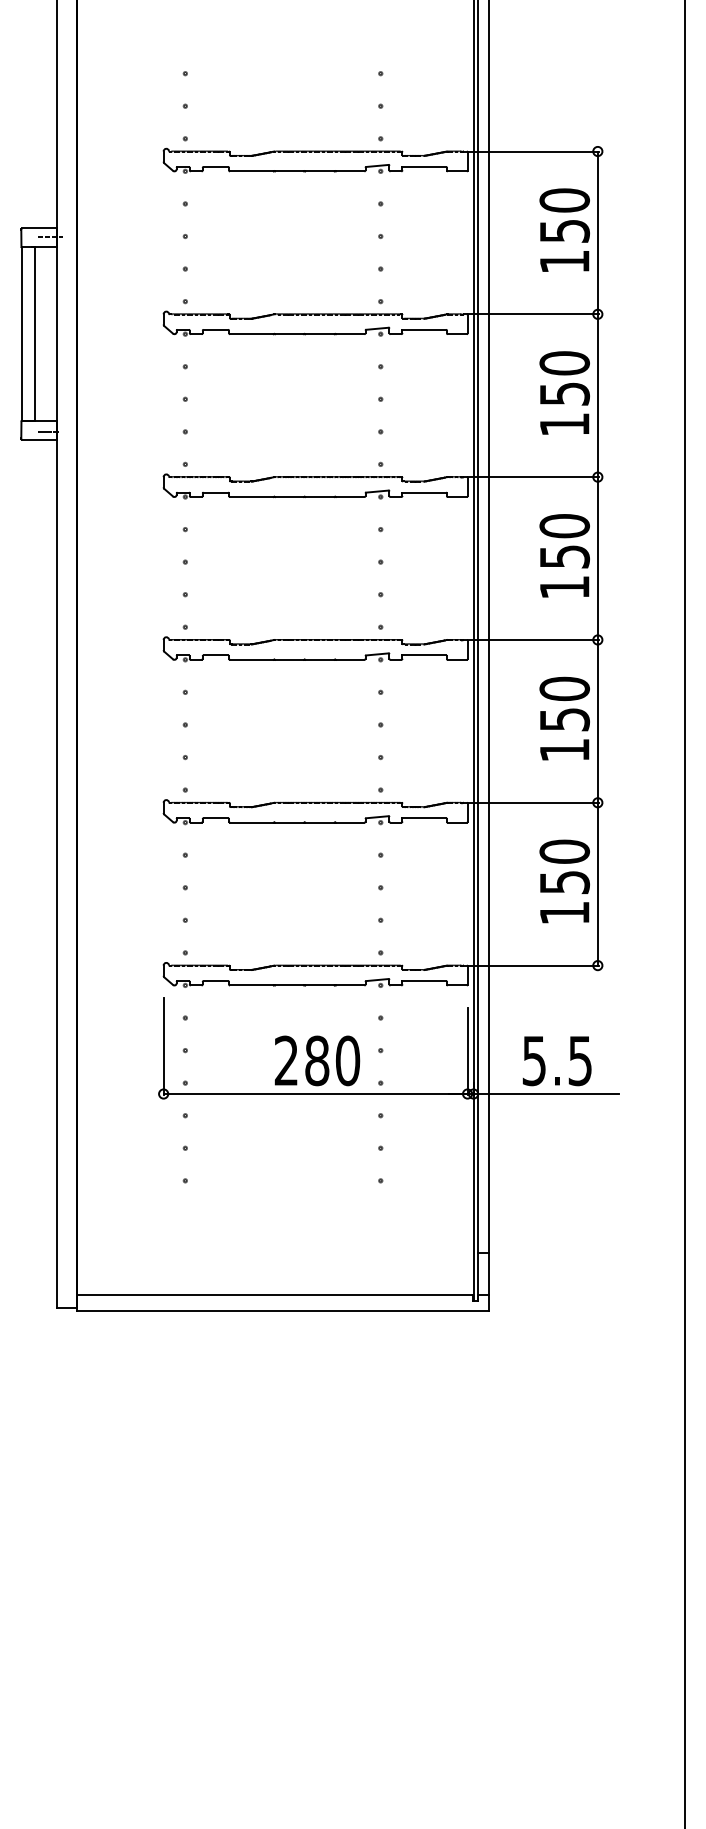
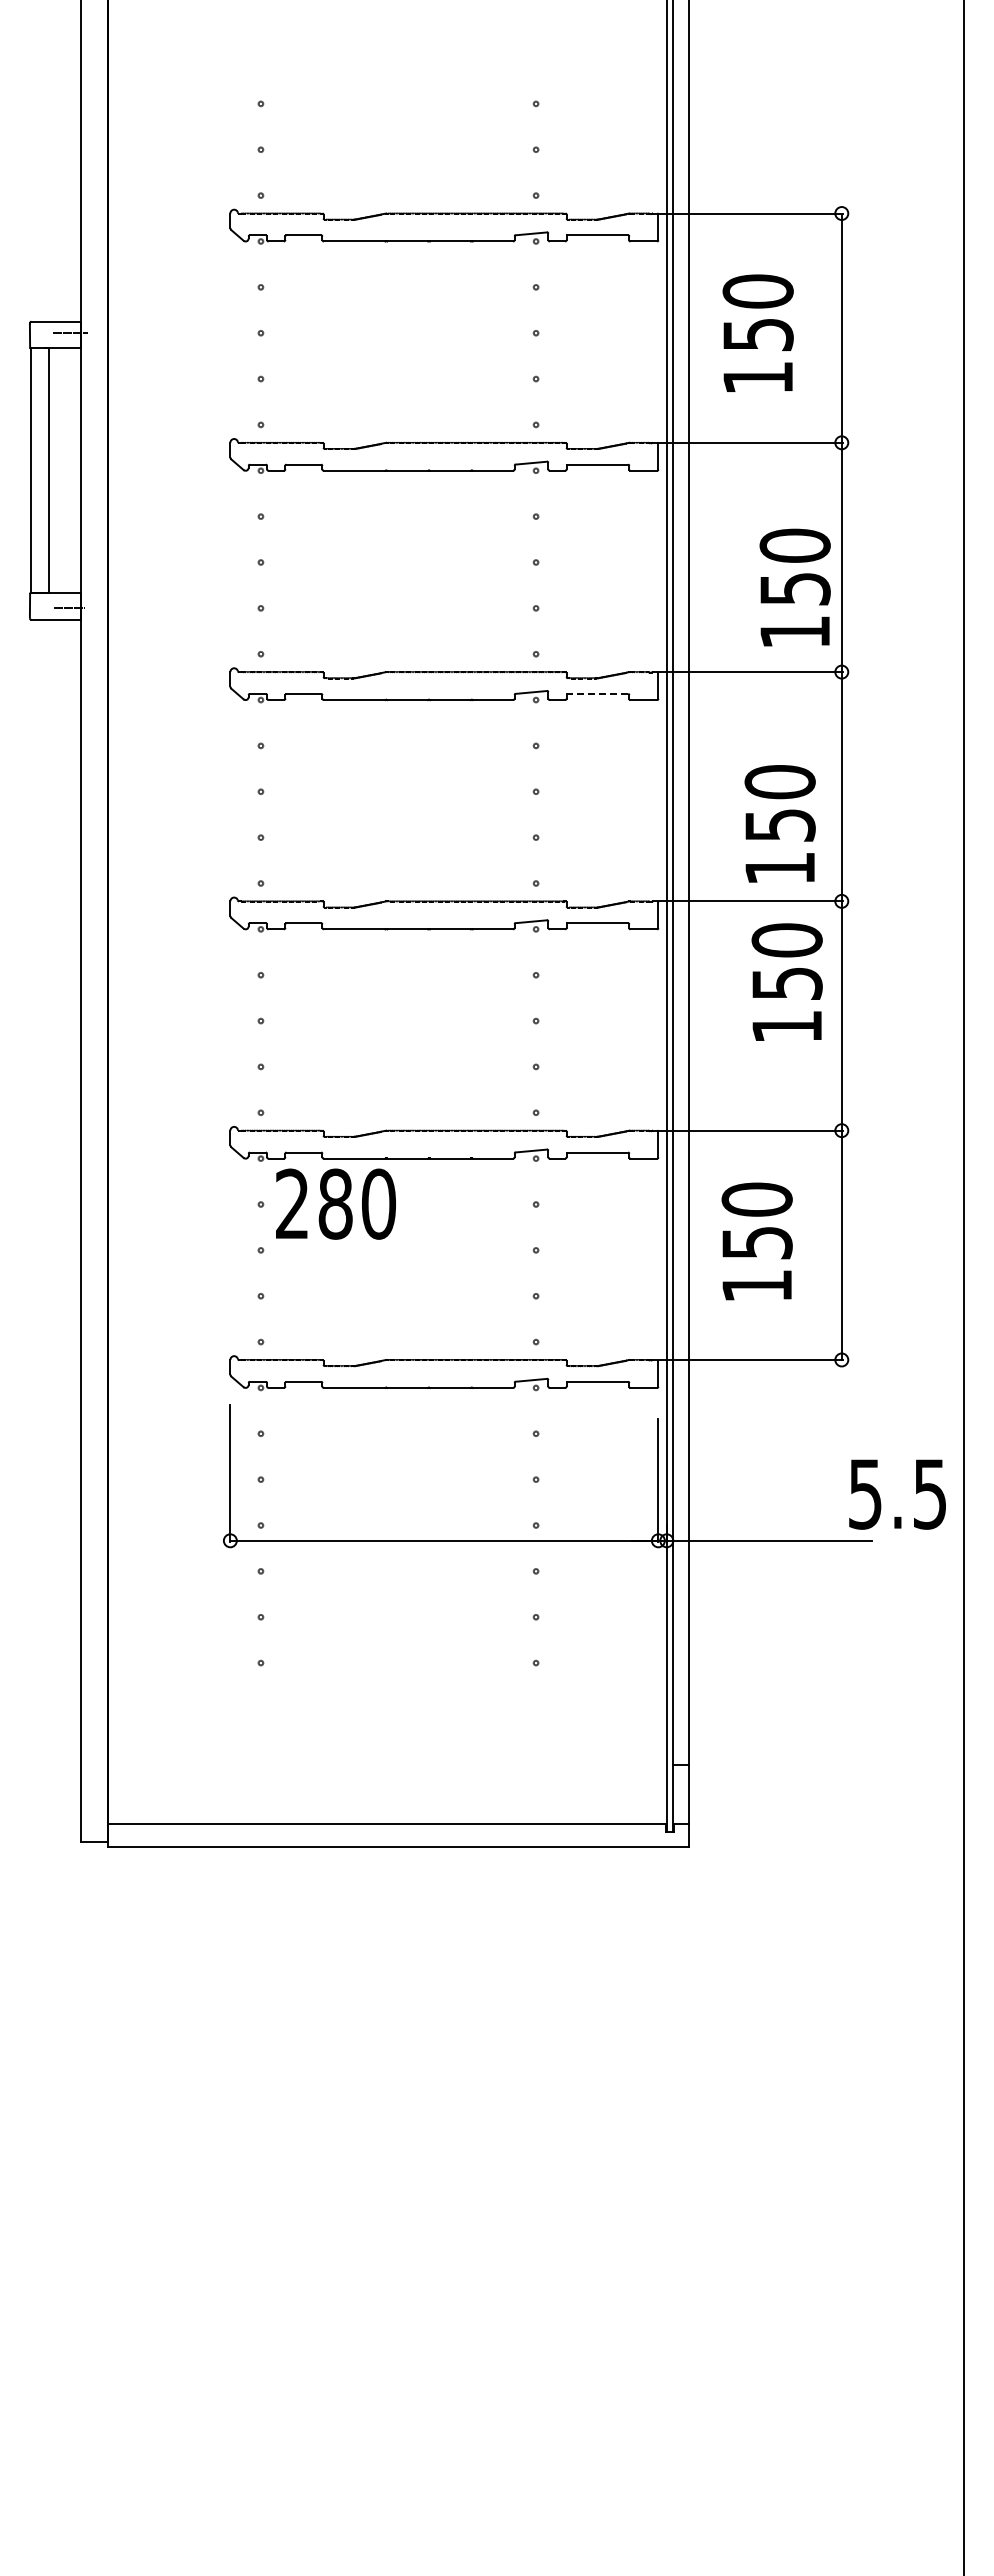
text: (564, 229) -> (757, 332), moved
text: (564, 392) -> (794, 587), moved
line: (424, 492) -> (597, 693), solid -> dashed
text: (564, 555) -> (779, 823), moved
text: (564, 718) -> (786, 981), moved
text: (564, 881) -> (756, 1241), moved
text: (317, 1060) -> (335, 1203), moved
text: (557, 1061) -> (897, 1494), moved

